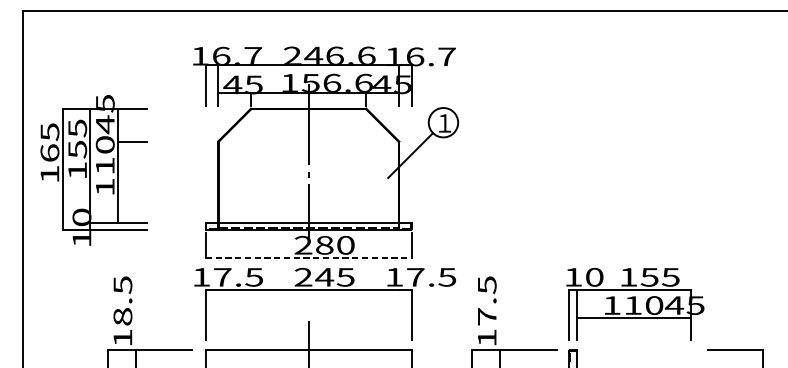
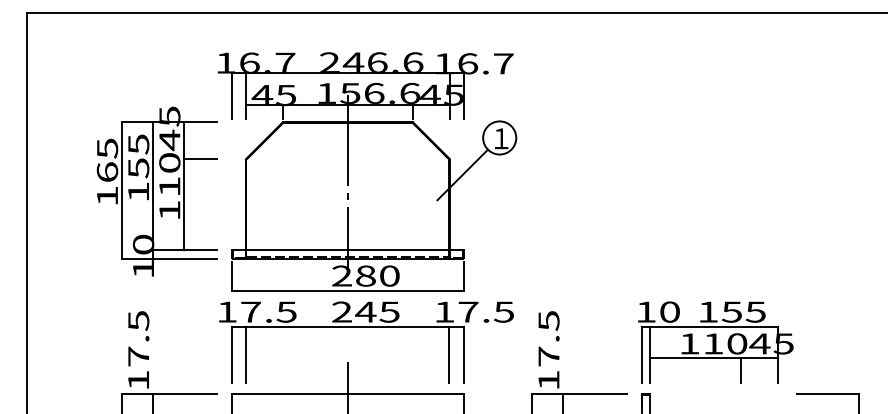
part: (93, 170) -> (156, 191), moved
line: (308, 258) -> (347, 290), dashed -> solid
line: (218, 314) -> (246, 354), added
line: (398, 314) -> (449, 354), added
text: (122, 316) -> (138, 356), 18.5 -> 17.5
line: (658, 329) -> (741, 370), added

